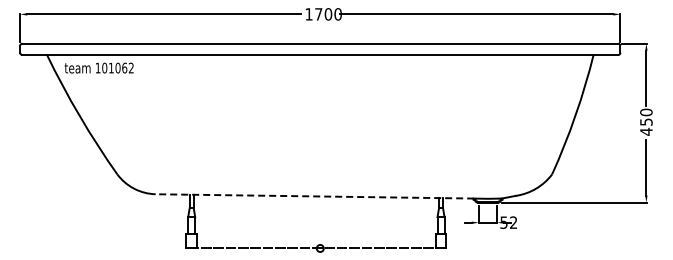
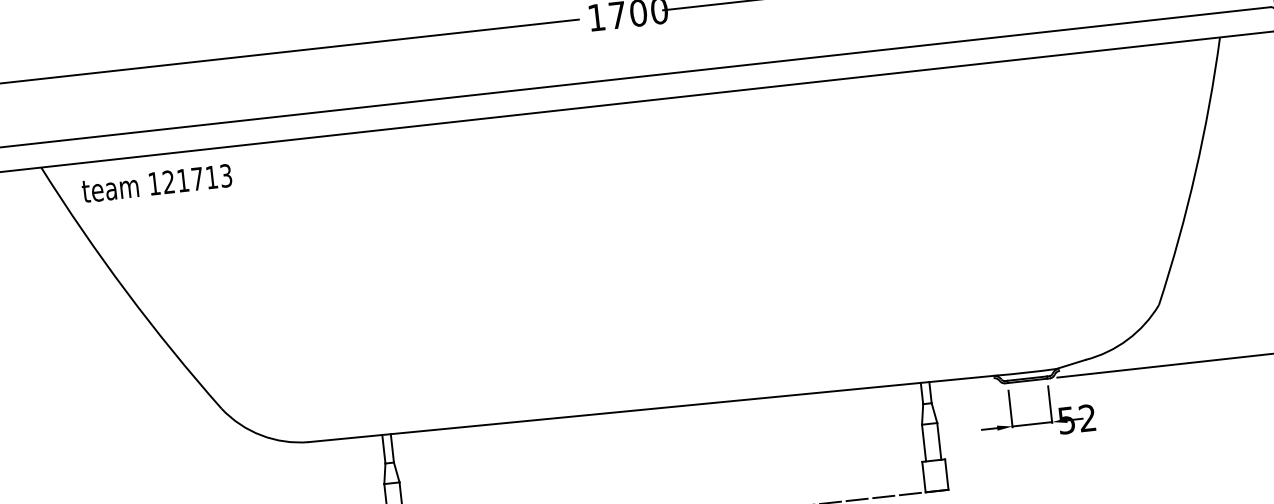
text: (117, 67) -> (196, 177), 101062 -> 121713
line: (314, 196) -> (651, 409), dashed -> solid

